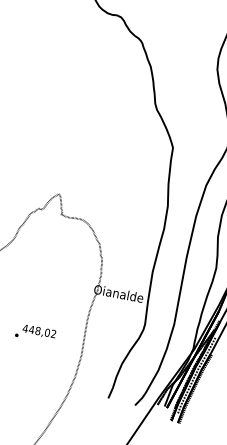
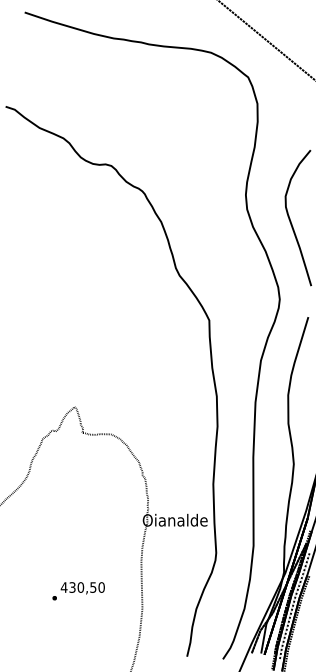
text: (42, 331) -> (86, 587), 448,02 -> 430,50

